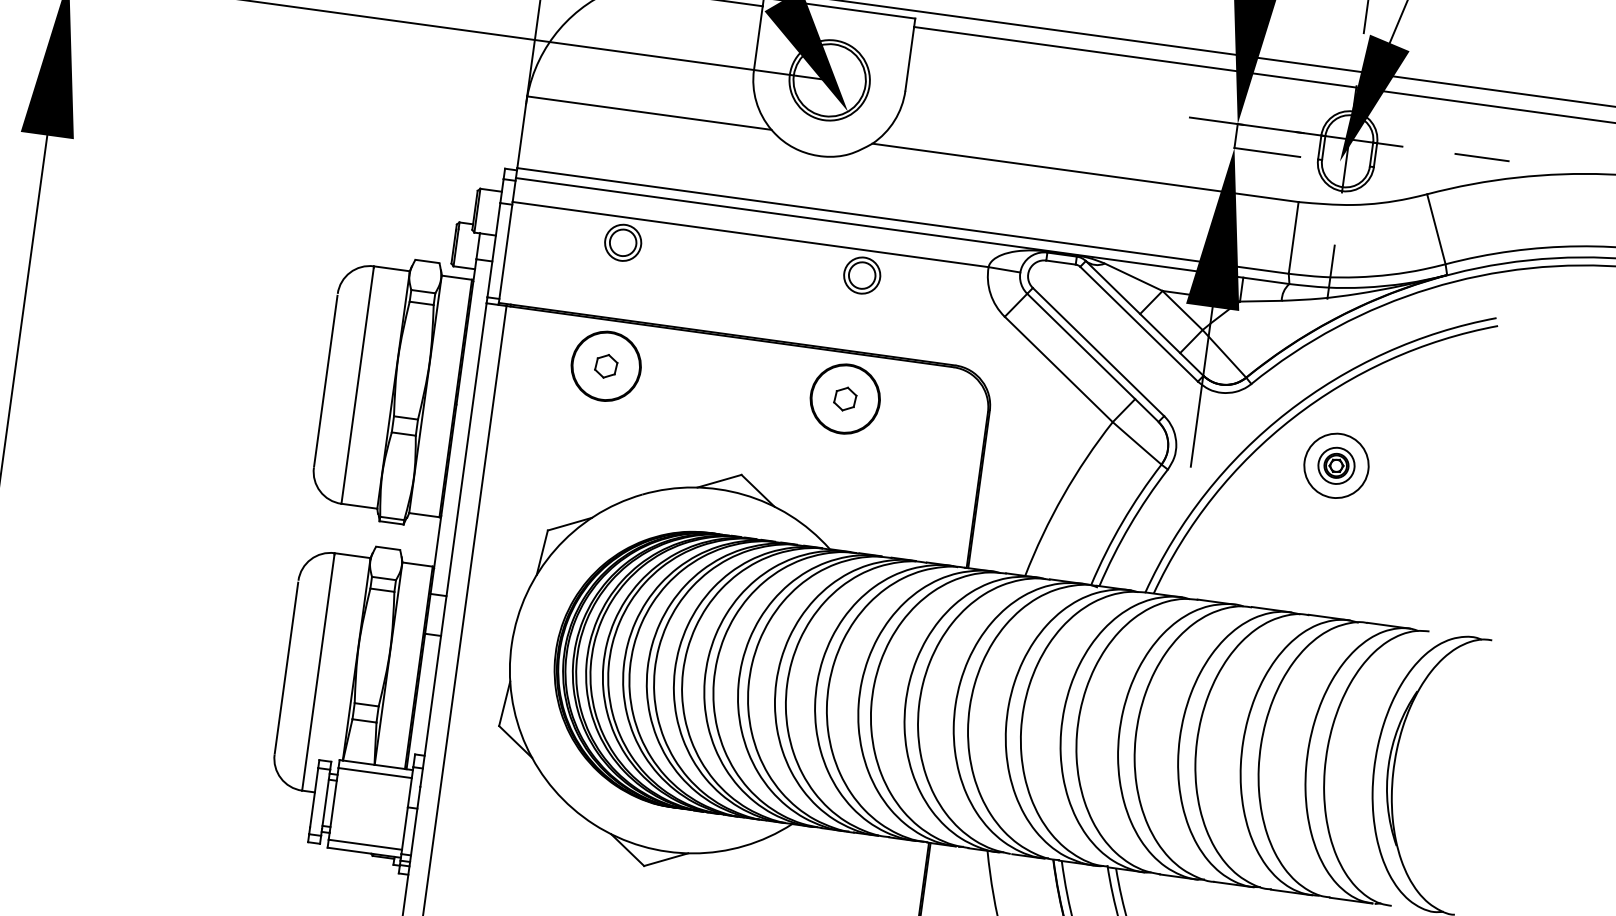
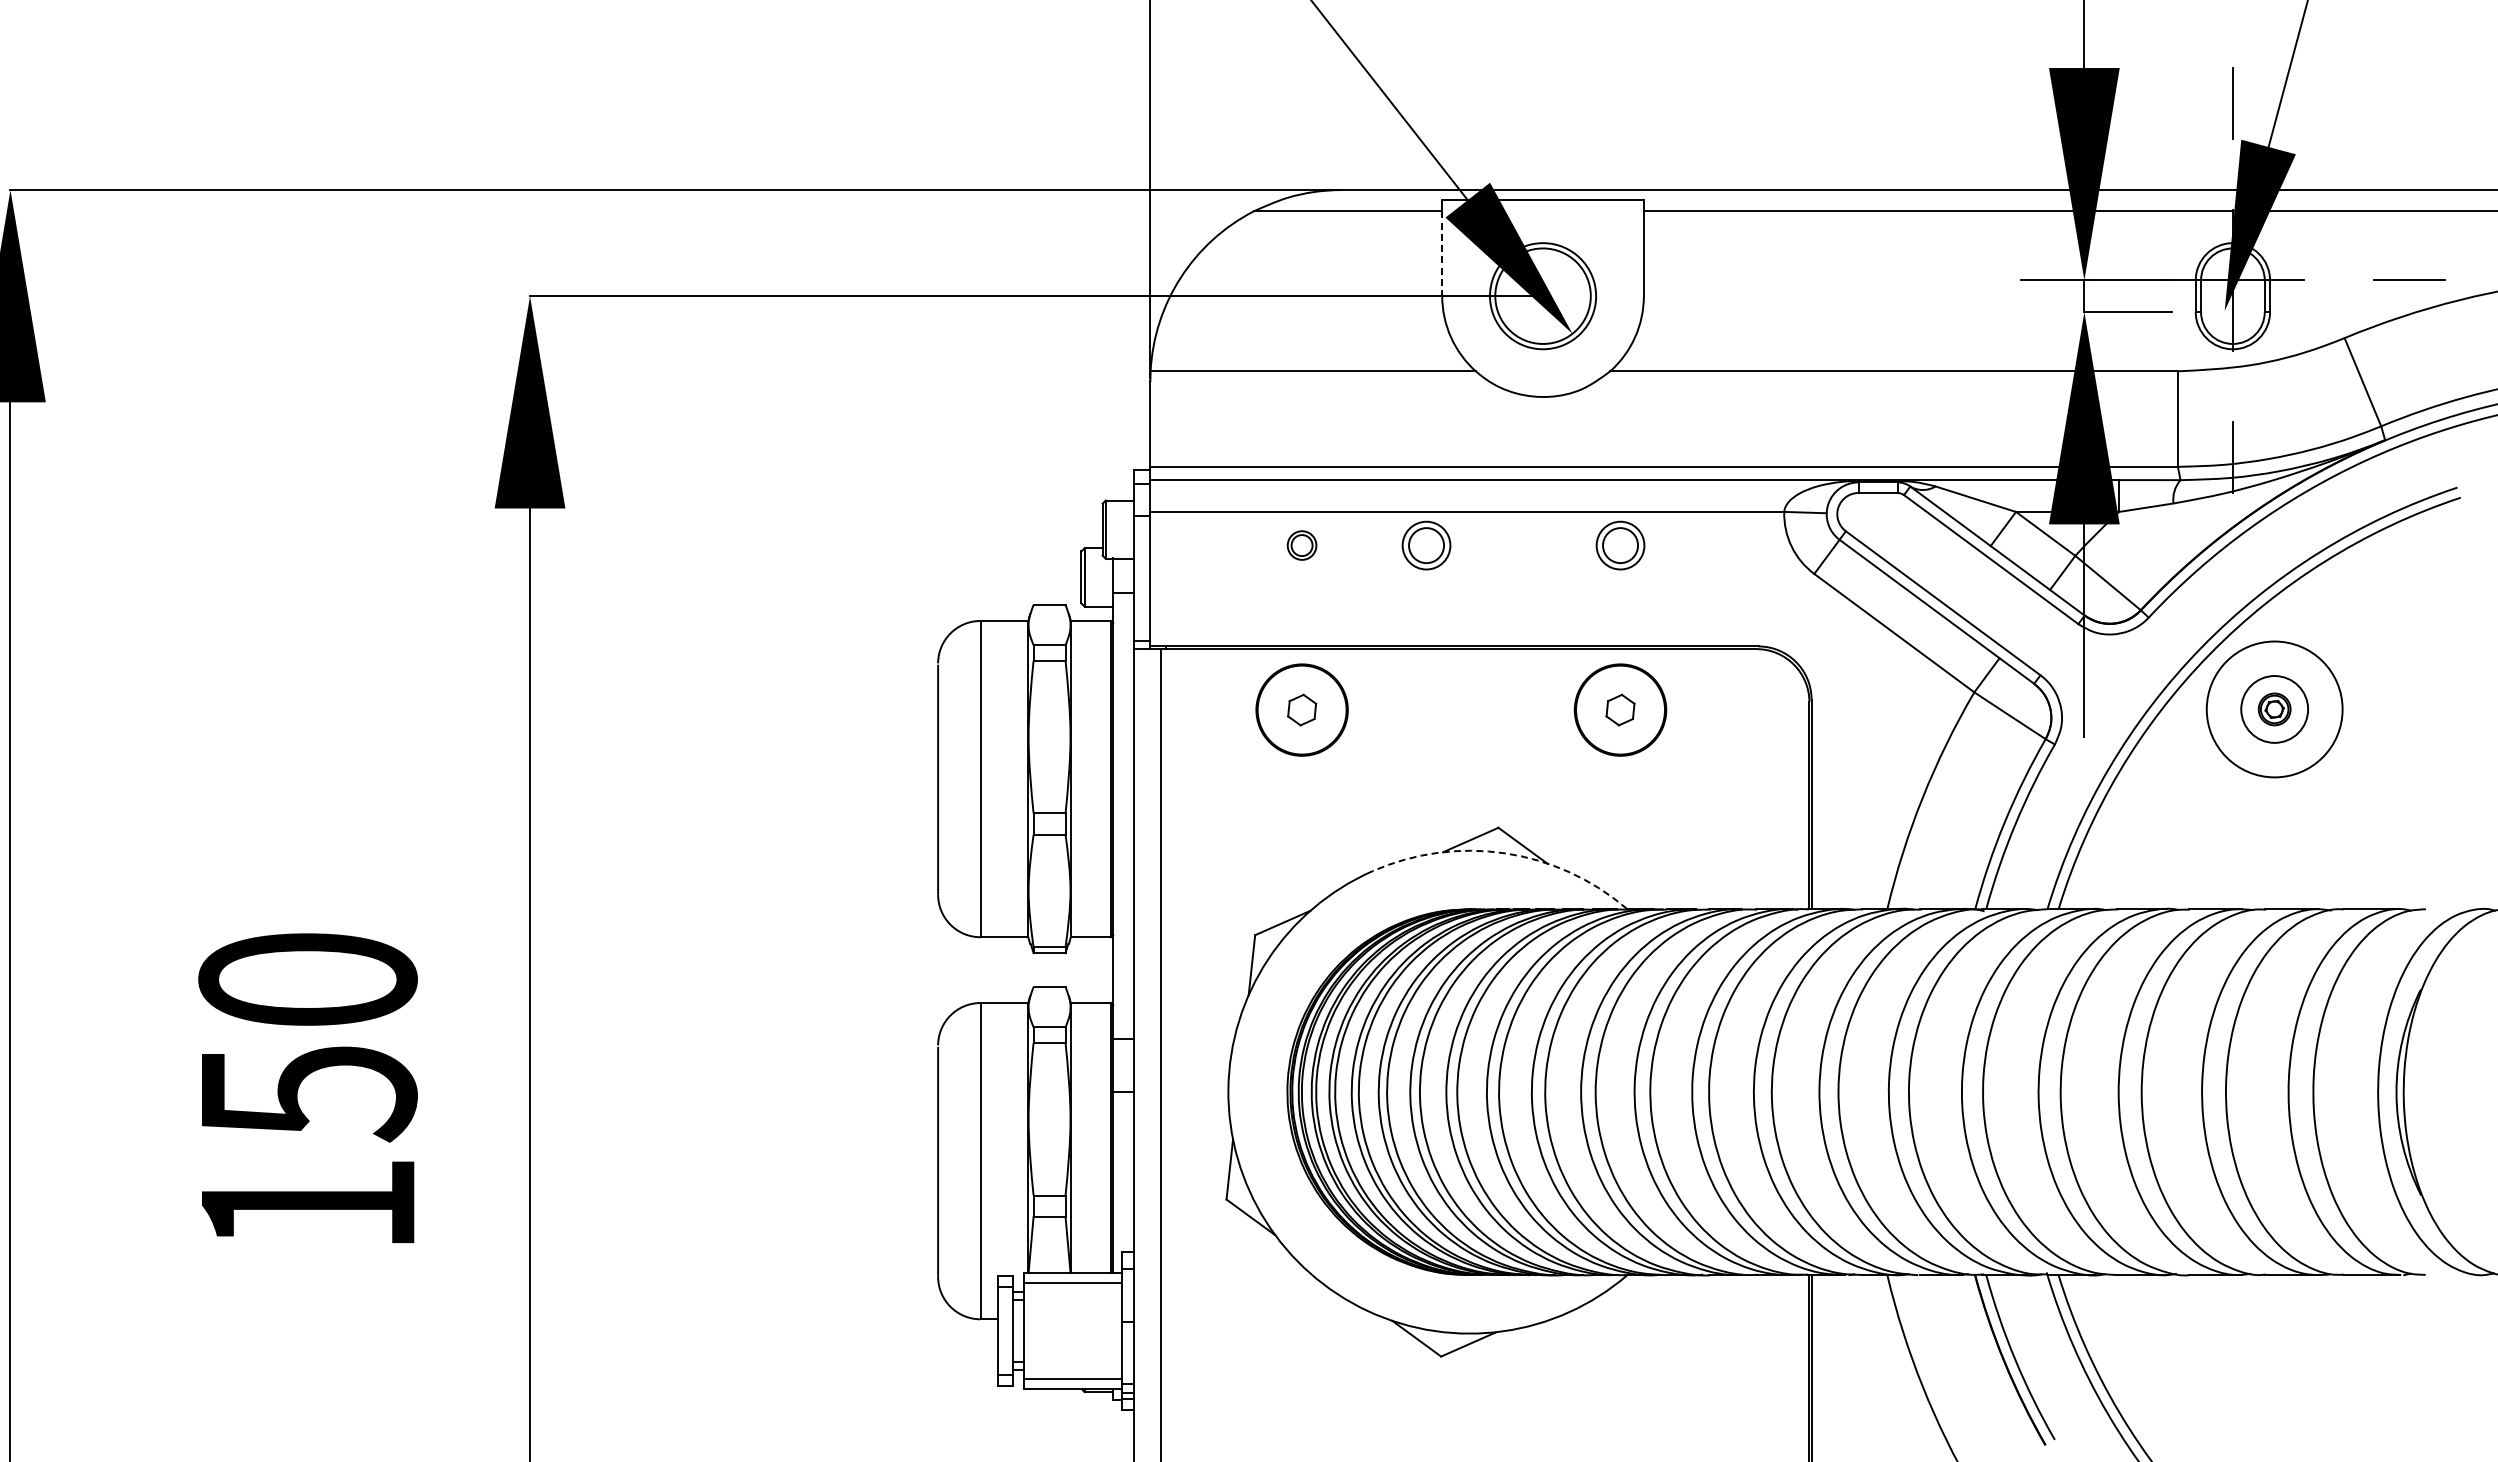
line: (758, 38) -> (1442, 254), solid -> dashed
part: (622, 242) -> (1301, 545), size x0.6
part: (716, 255) -> (1426, 545), added
circle: (1336, 465) -> (2274, 709), size x1.4
circle: (1336, 465) -> (2274, 709), size x1.6
arc: (744, 494) -> (1505, 853), solid -> dashed

